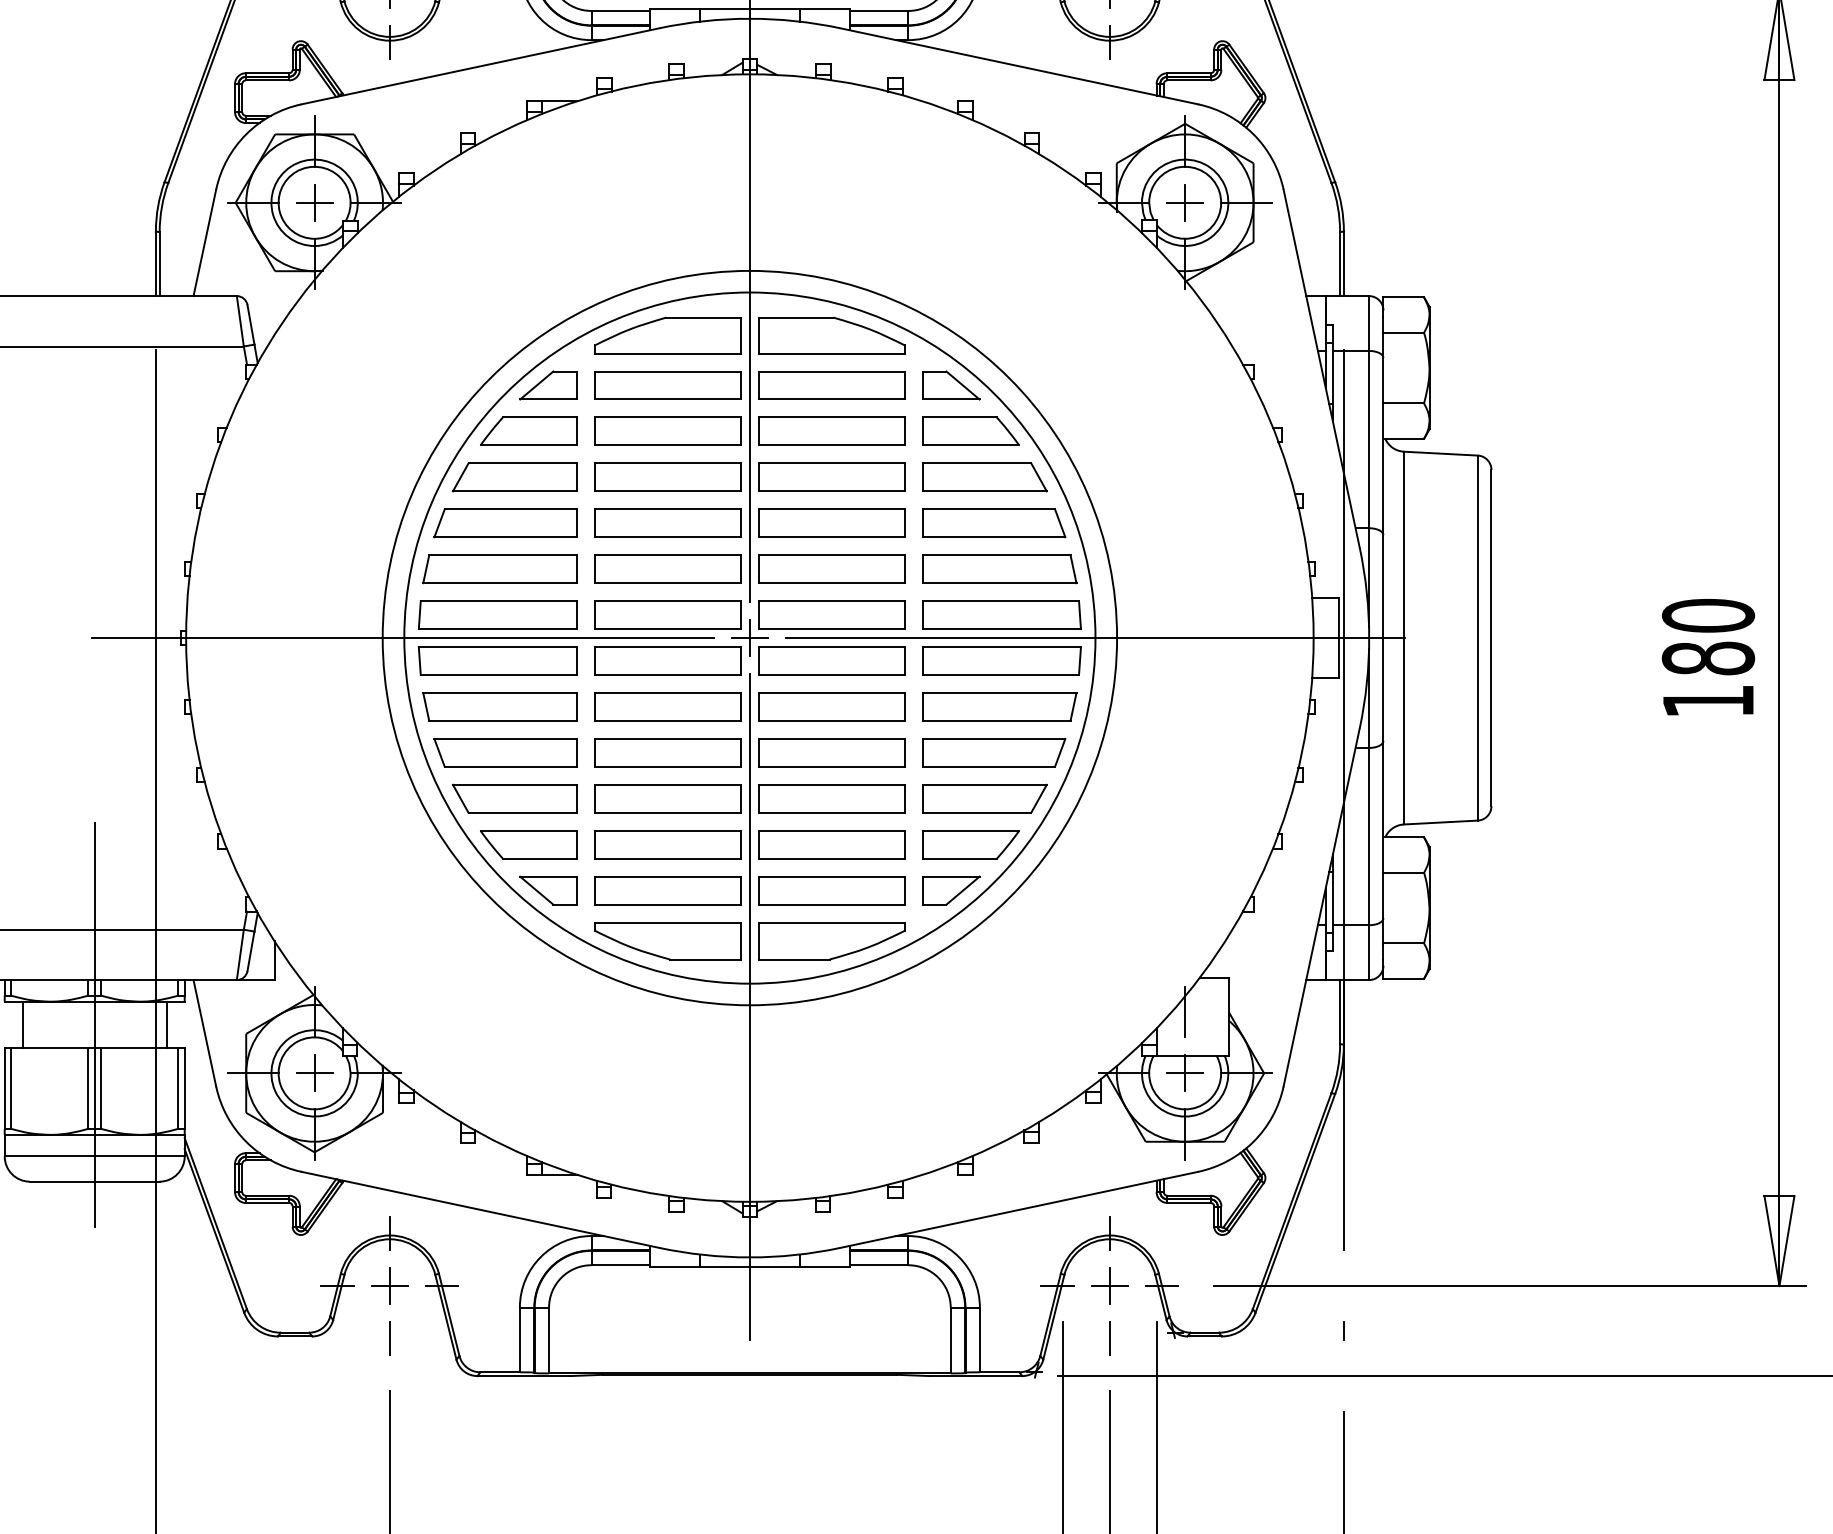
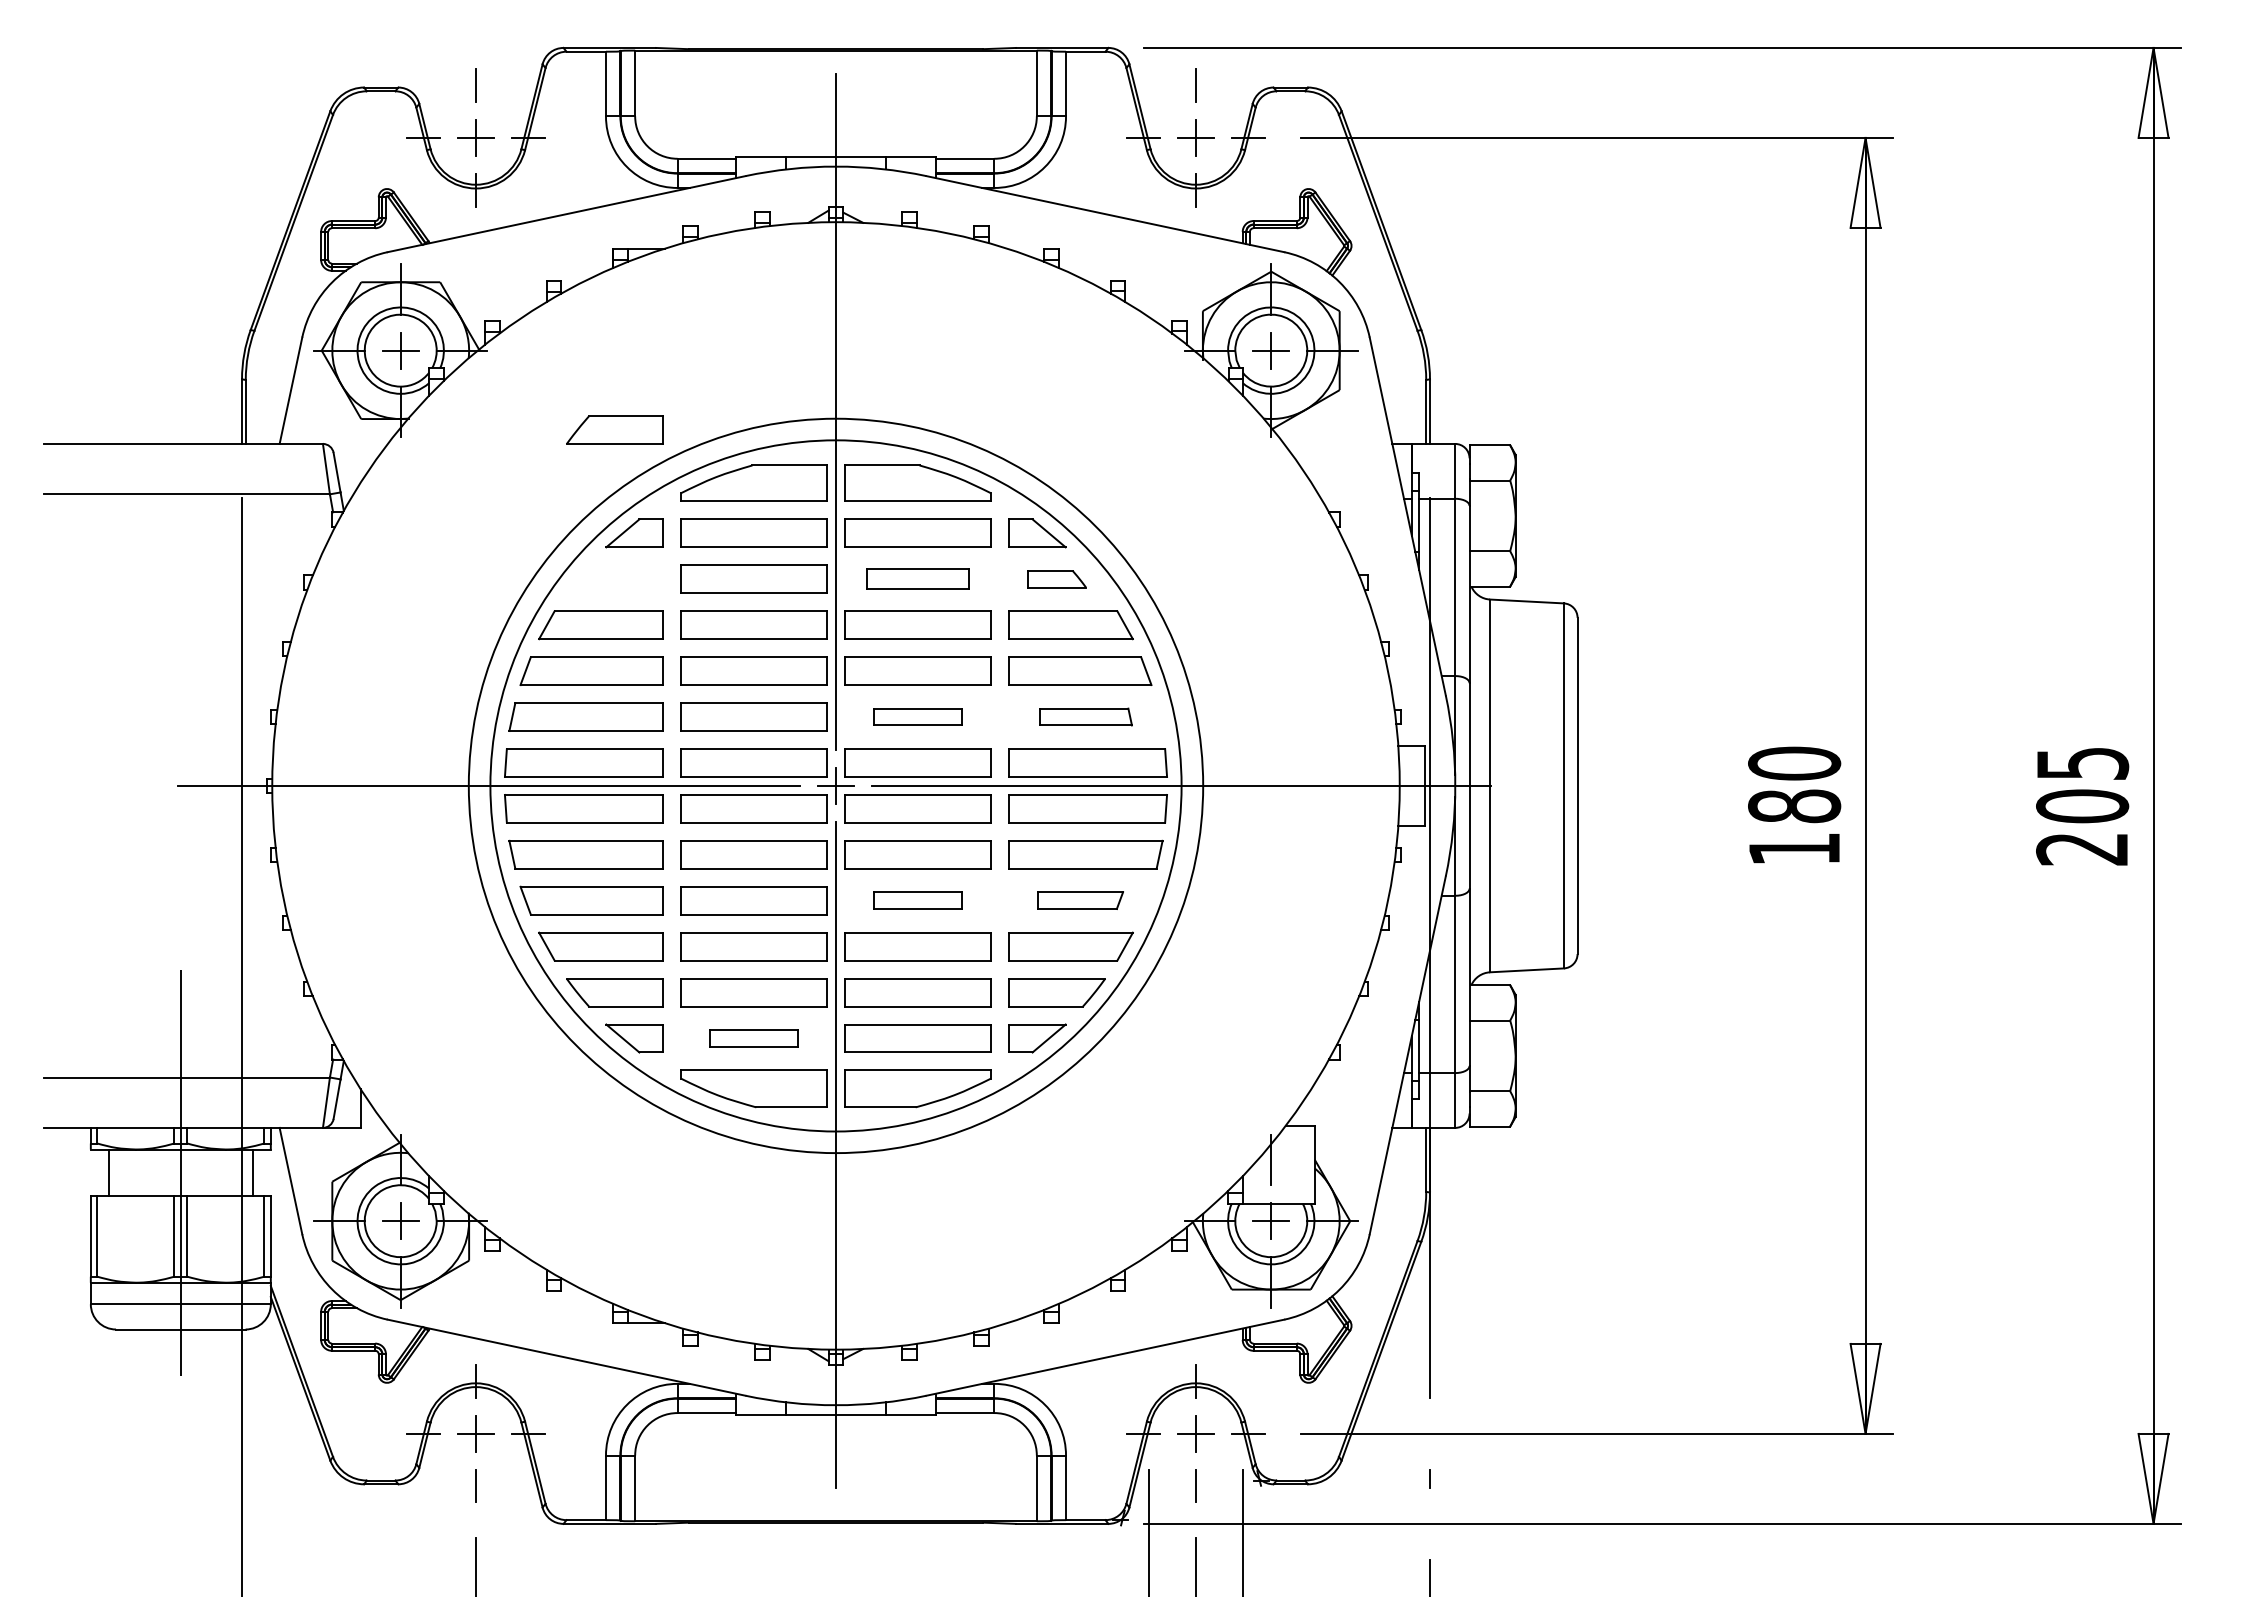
part: (528, 430) -> (614, 429), moved
part: (831, 430) -> (917, 578), size x0.7
part: (970, 430) -> (1056, 578), size x0.6
part: (831, 568) -> (917, 716), size x0.6
part: (999, 568) -> (1085, 716), size x0.6
part: (831, 752) -> (917, 900), size x0.6
part: (994, 752) -> (1080, 900), size x0.6
part: (667, 890) -> (753, 1038), size x0.6

